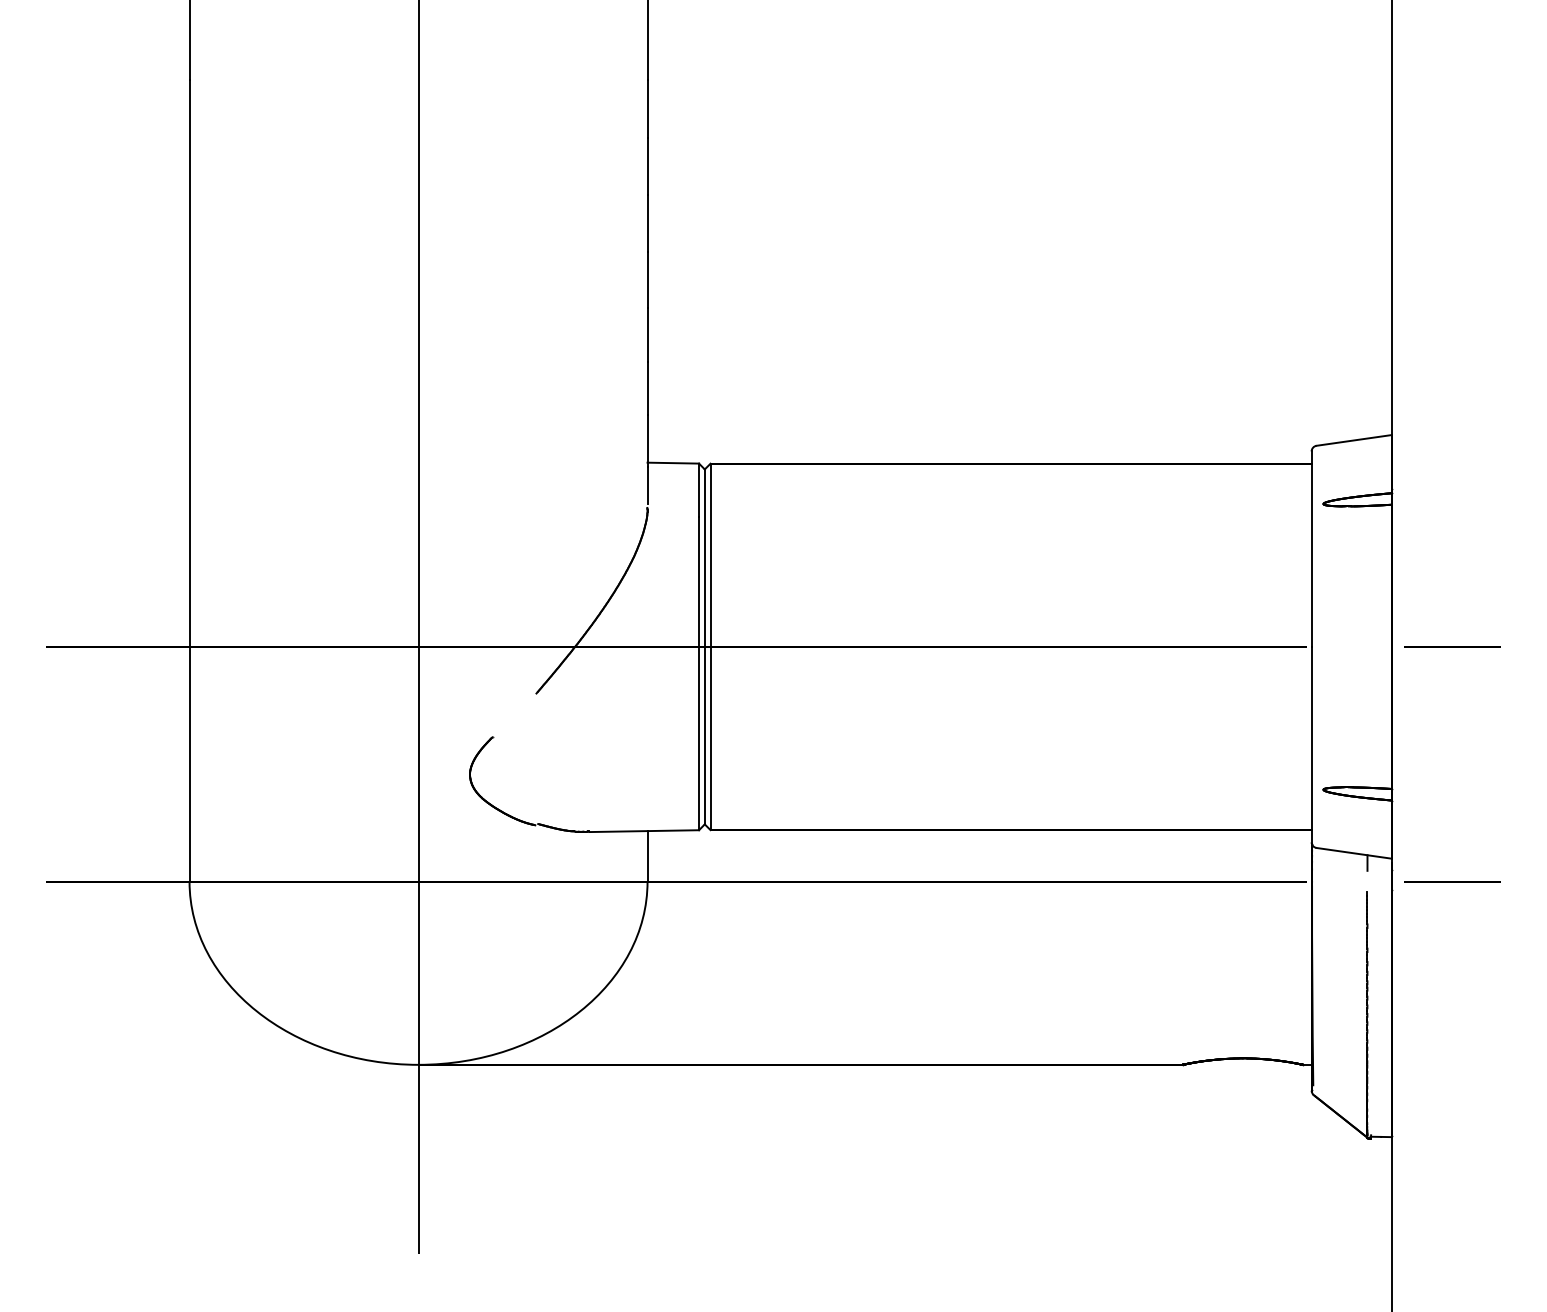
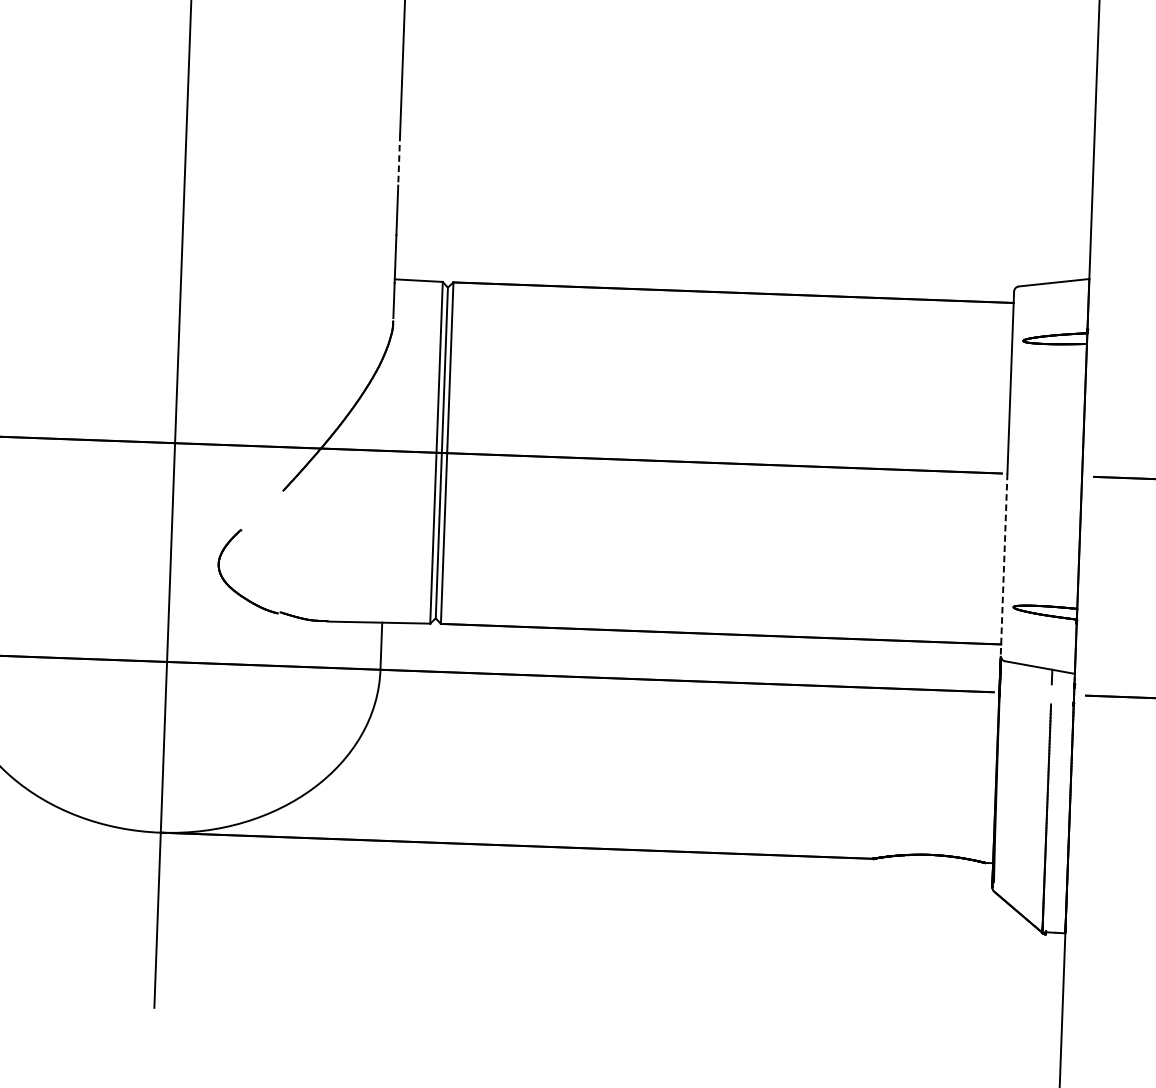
line: (647, 335) -> (399, 160), solid -> dashed
line: (1311, 744) -> (1003, 564), solid -> dashed

